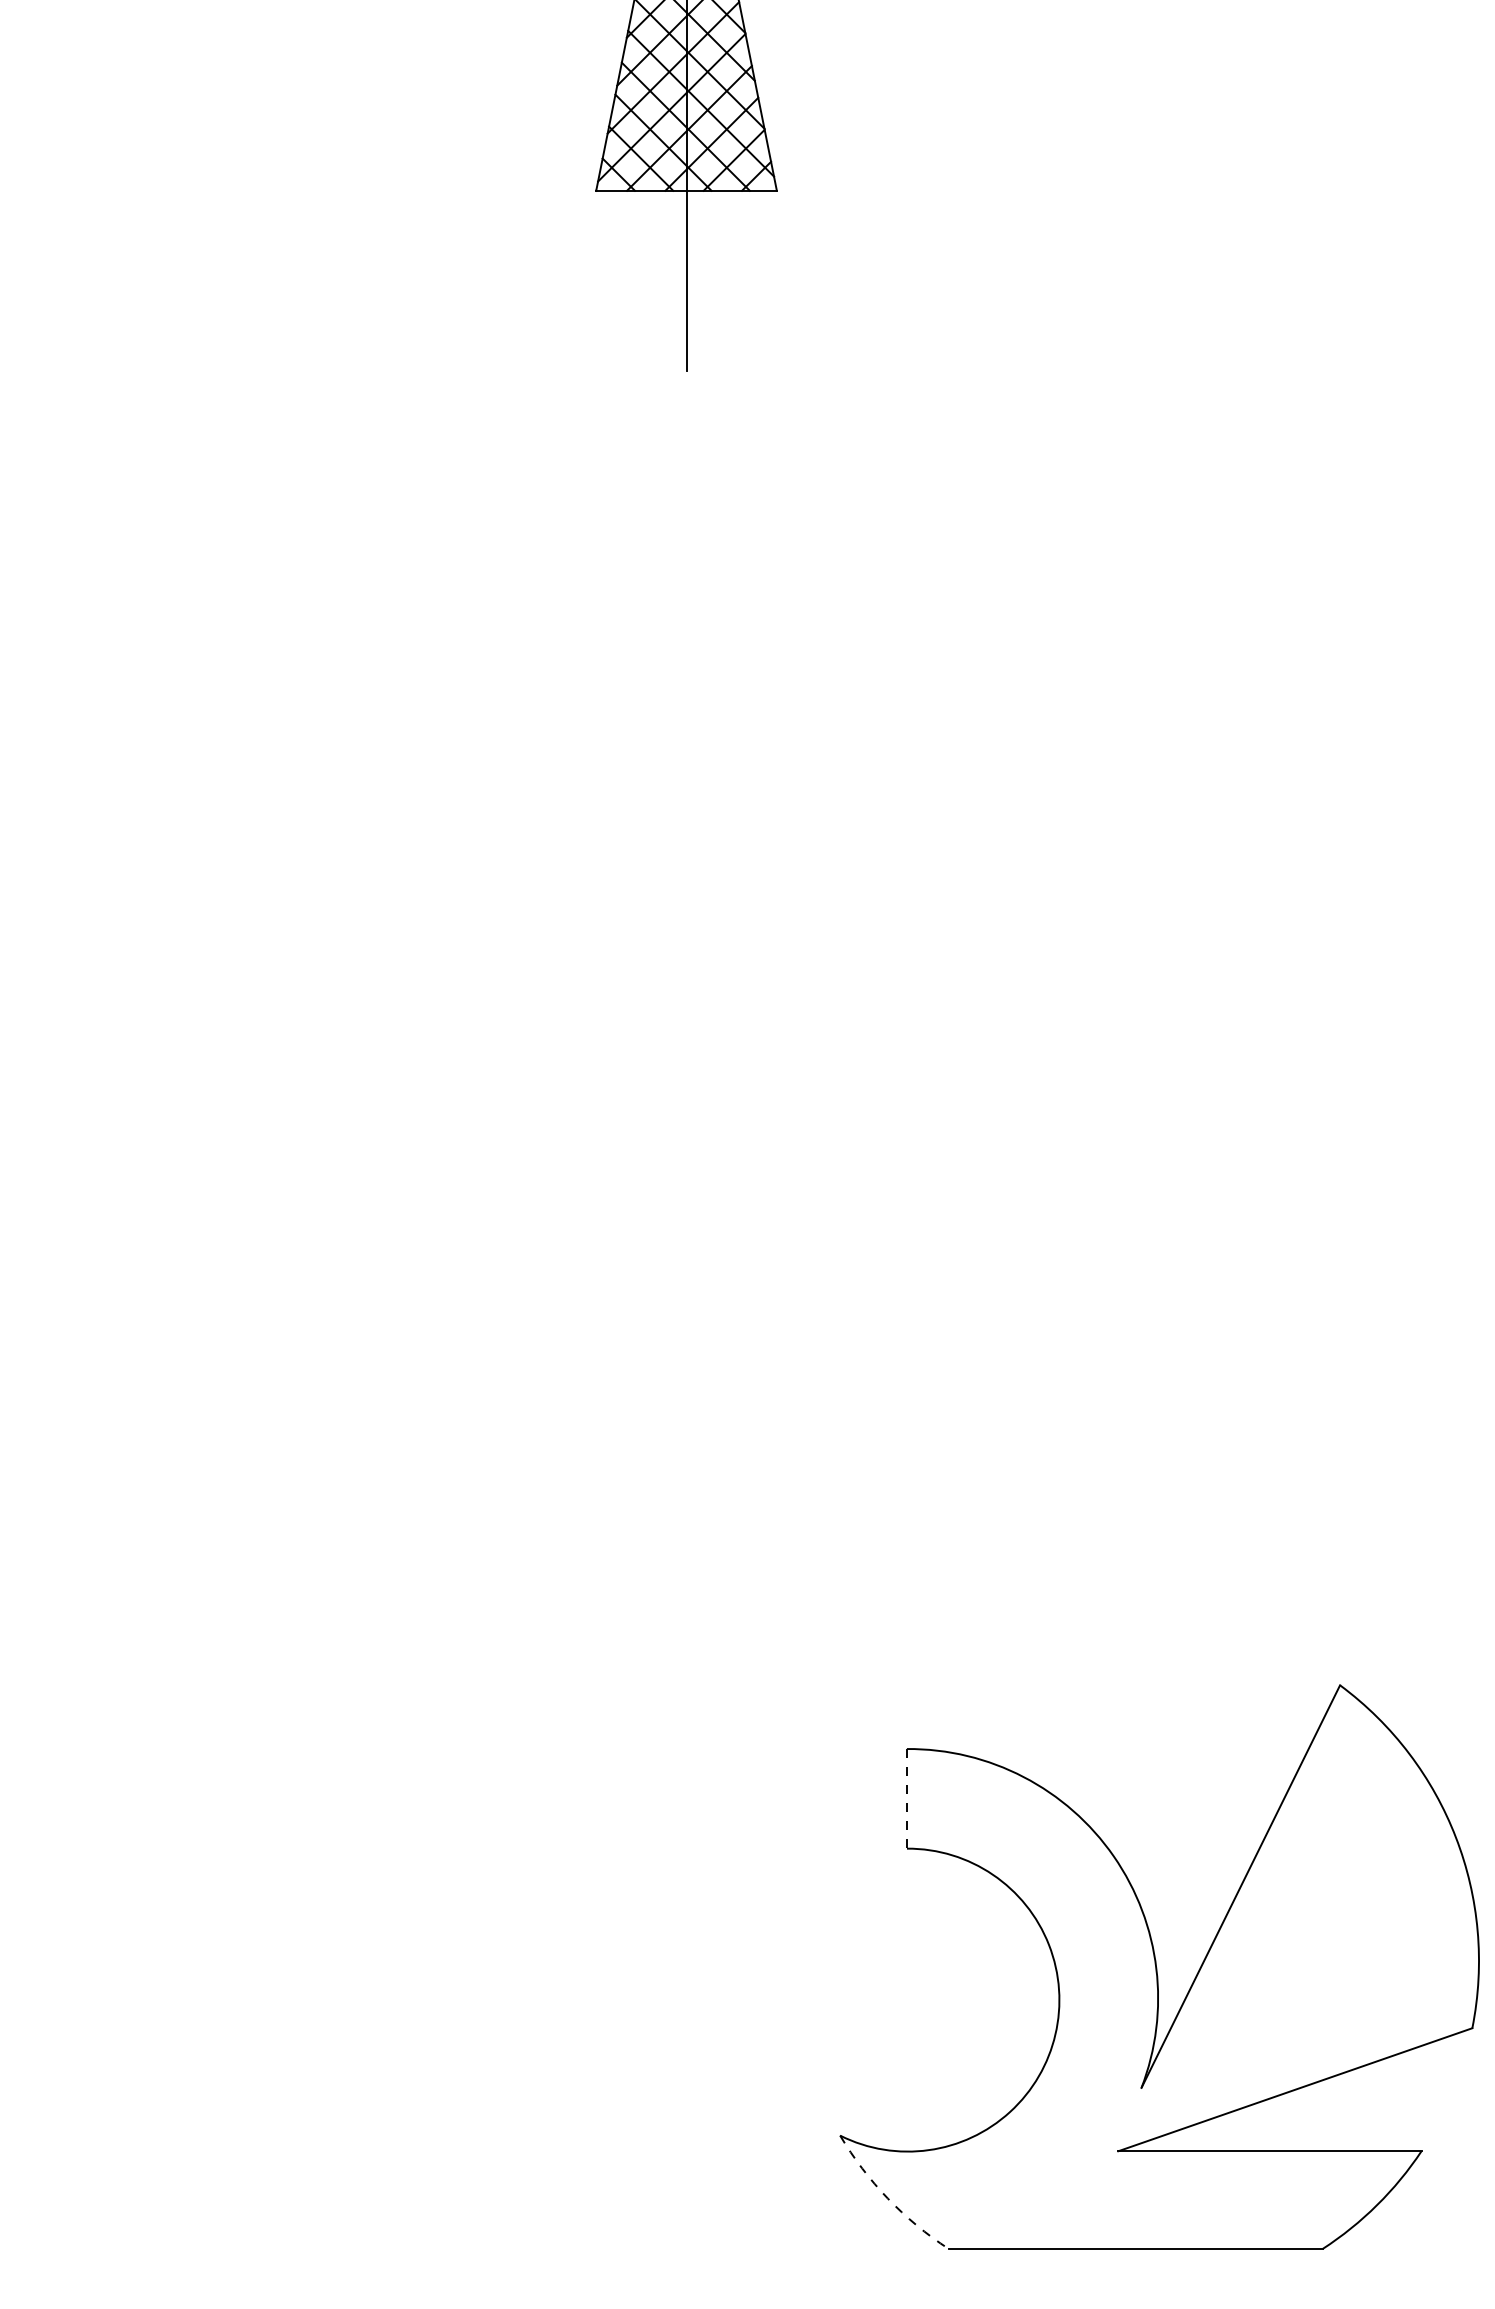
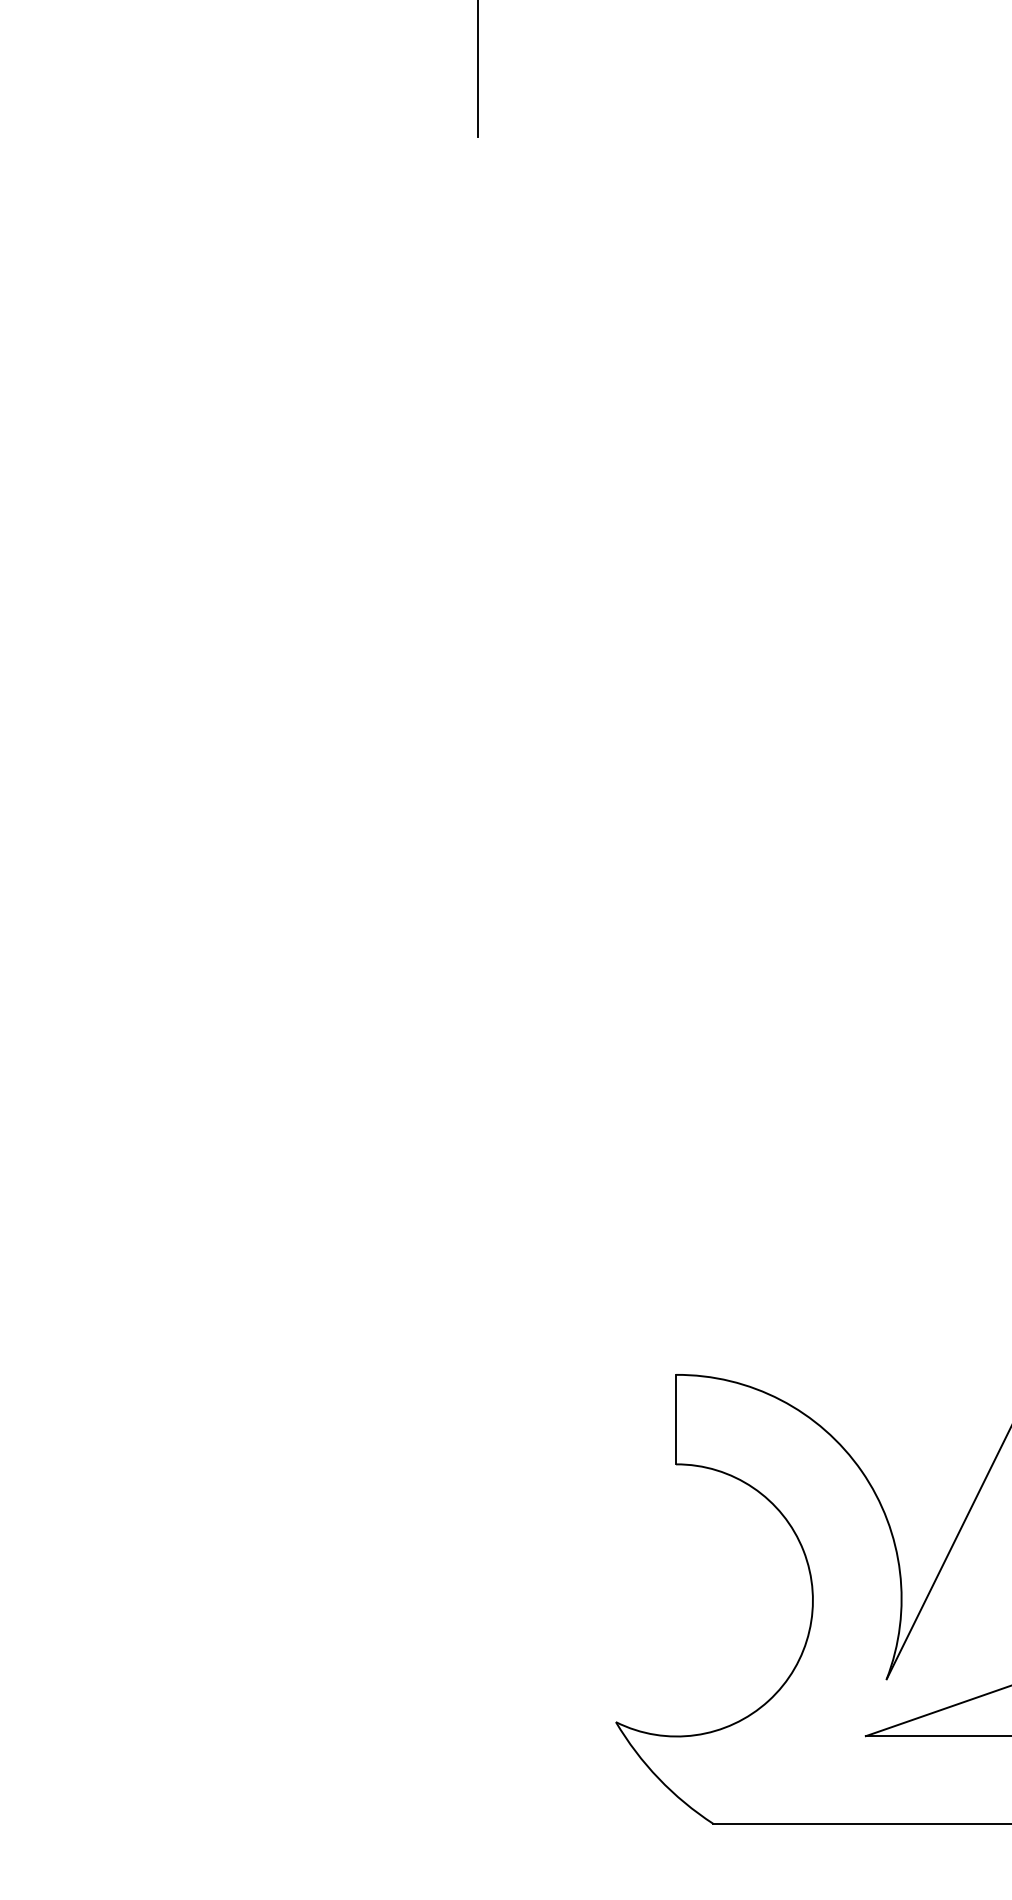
line: (906, 1798) -> (675, 1419), dashed -> solid
arc: (887, 2198) -> (658, 1778), dashed -> solid

